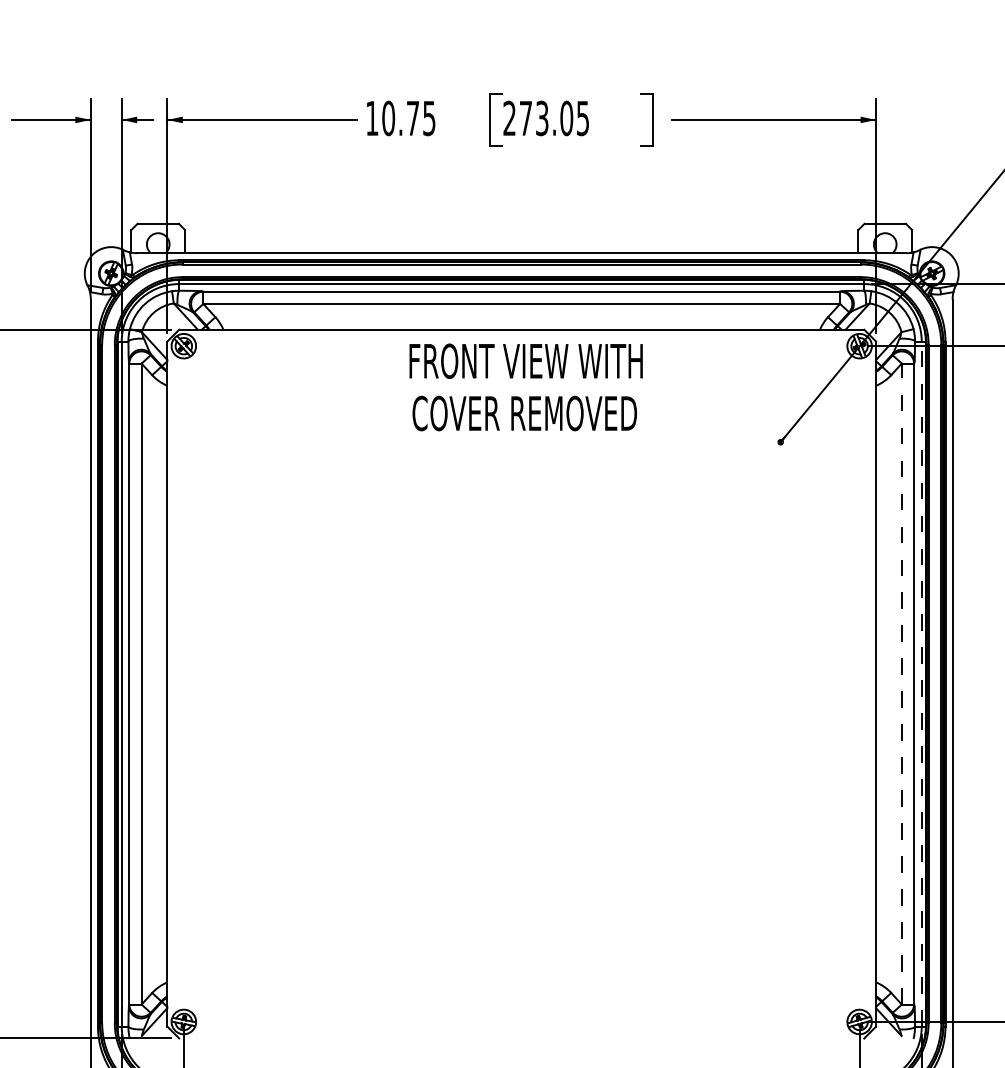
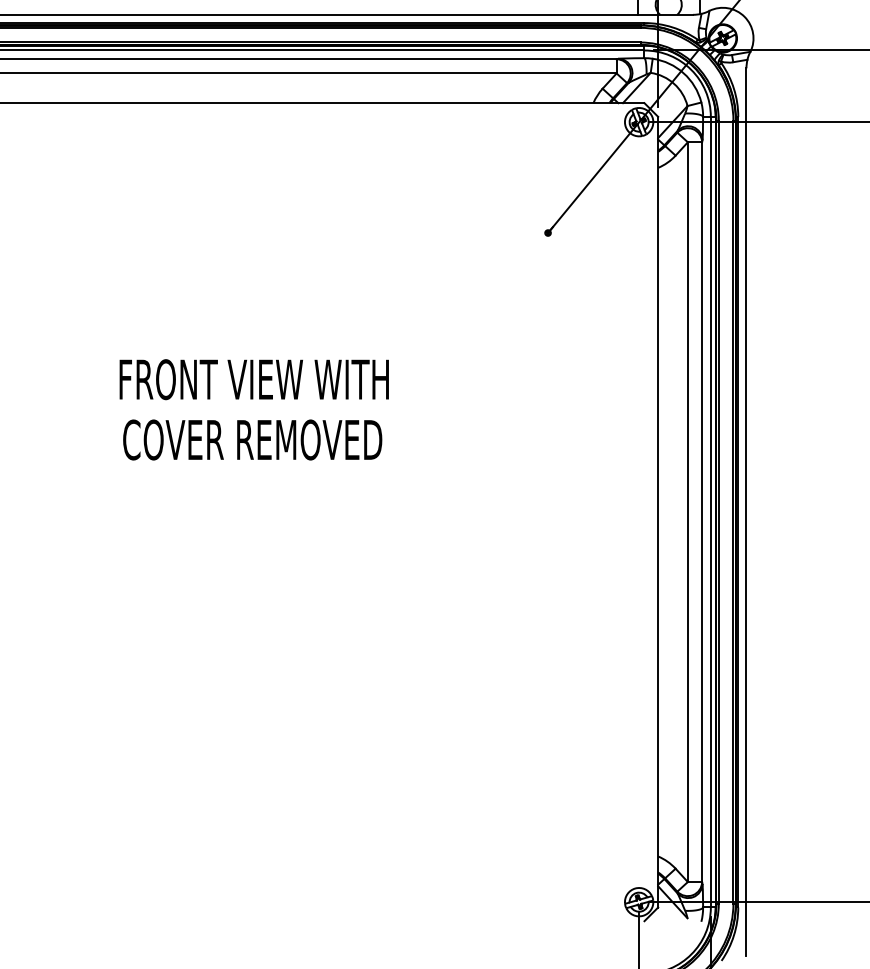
text: (525, 387) -> (253, 409), moved
line: (901, 683) -> (687, 511), dashed -> solid
line: (921, 683) -> (710, 511), dashed -> solid

